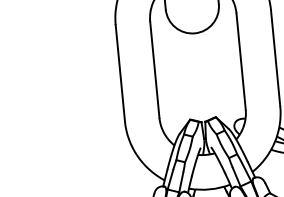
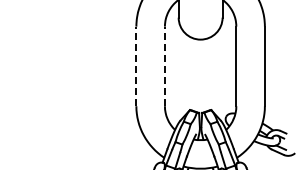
line: (154, 70) -> (164, 66), solid -> dashed
line: (120, 73) -> (136, 66), solid -> dashed

